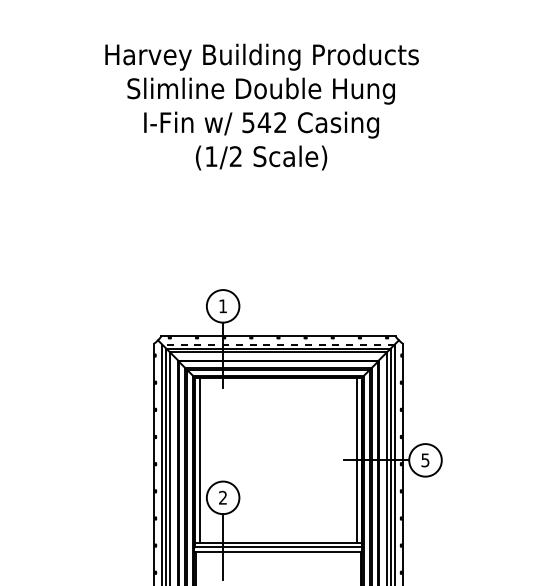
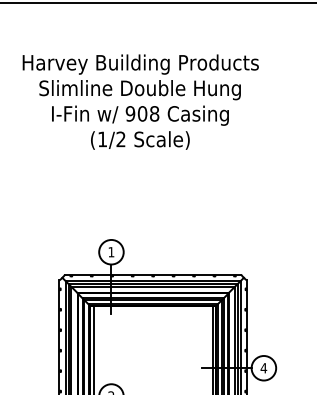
text: (264, 122) -> (142, 113), 542 -> 908
line: (277, 344) -> (152, 280), dashed -> solid
text: (425, 460) -> (263, 368), 5 -> 4

